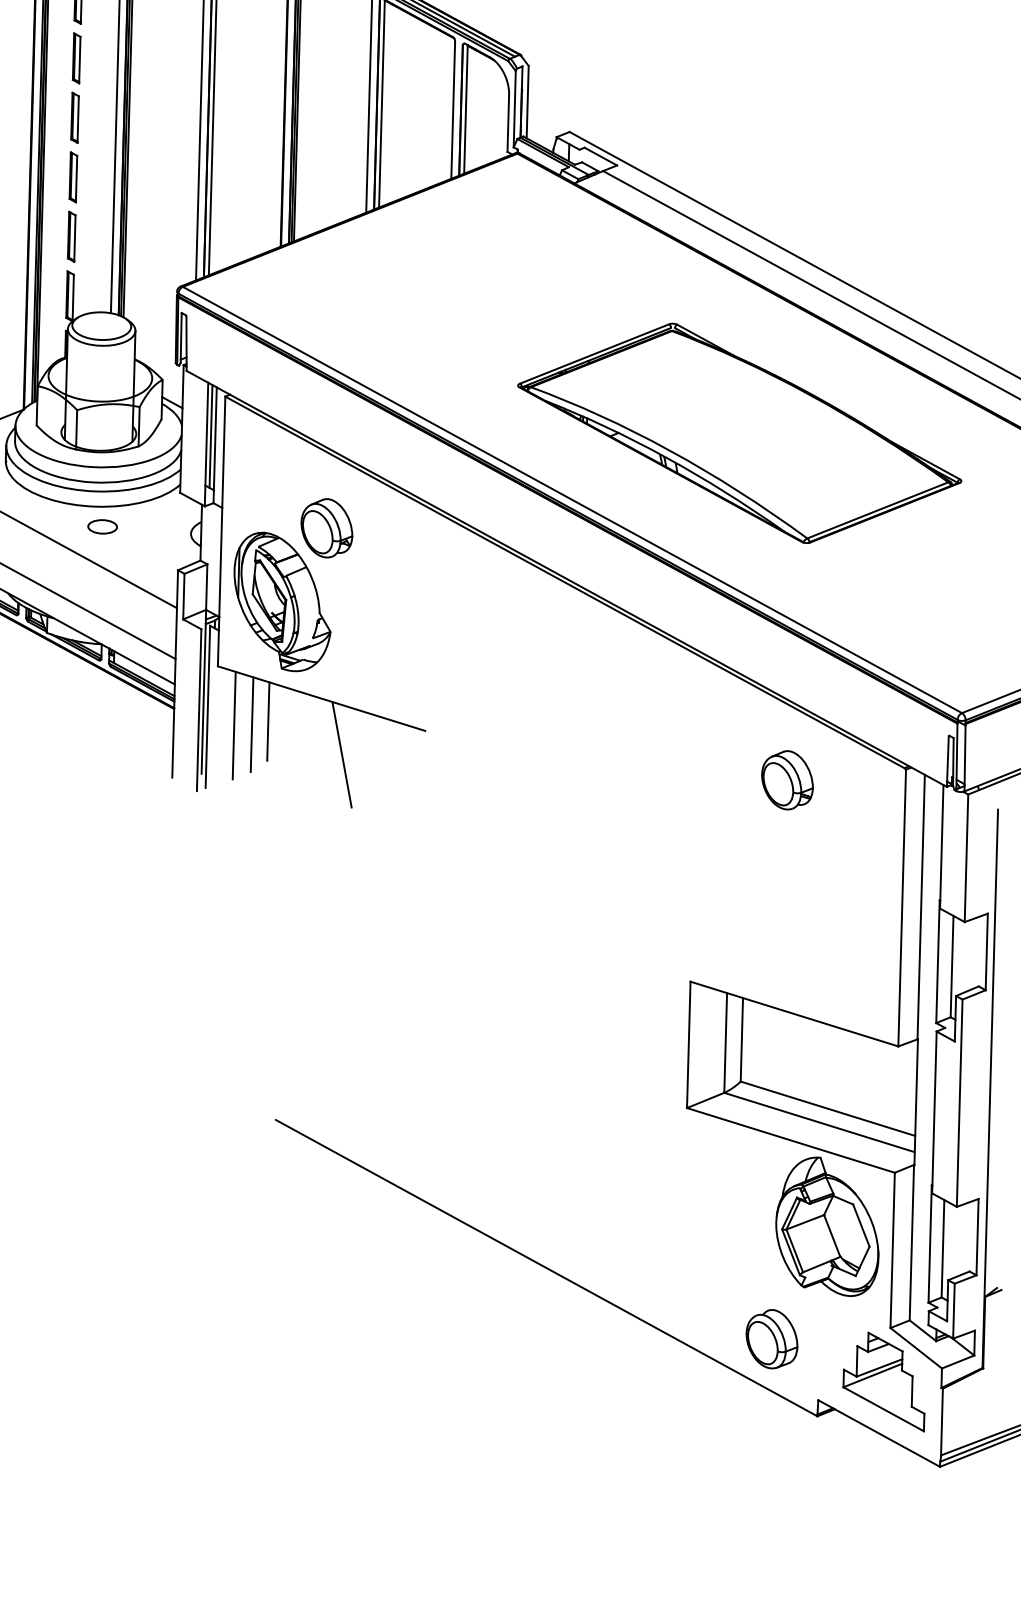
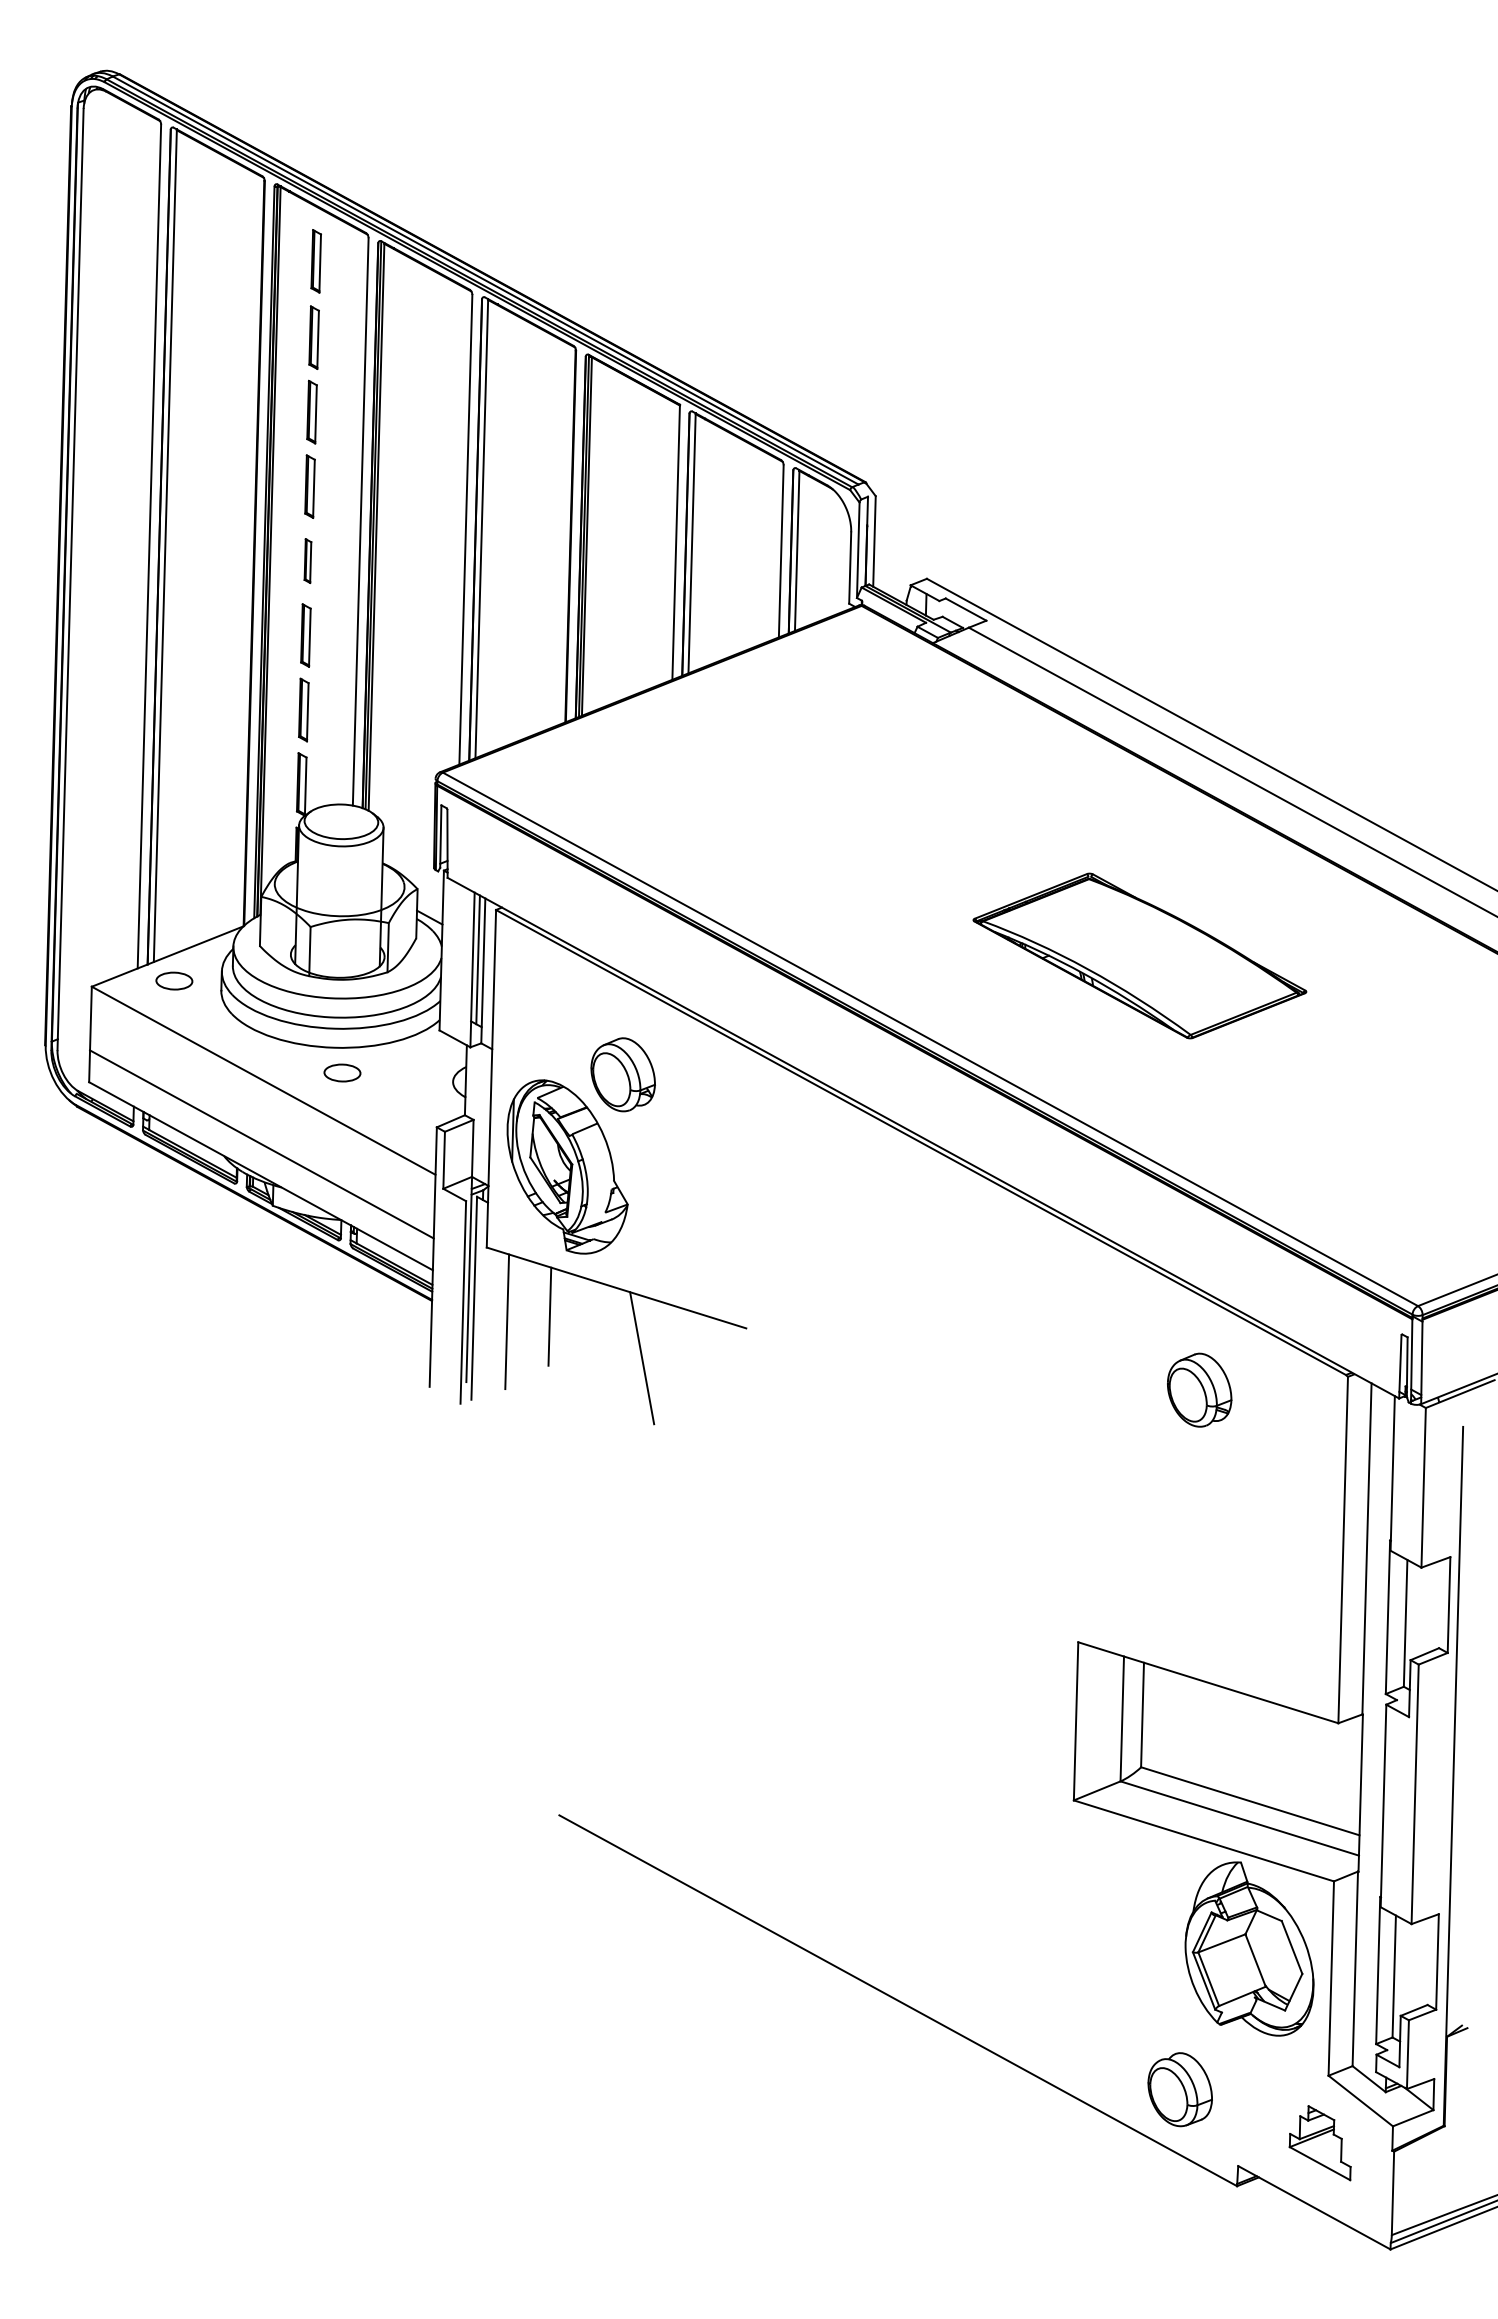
part: (74, 117) -> (307, 560), size x0.7
part: (739, 432) -> (1139, 955), size x0.6
line: (252, 724) -> (529, 1320), removed
part: (883, 1381) -> (1319, 2142), size x0.6

